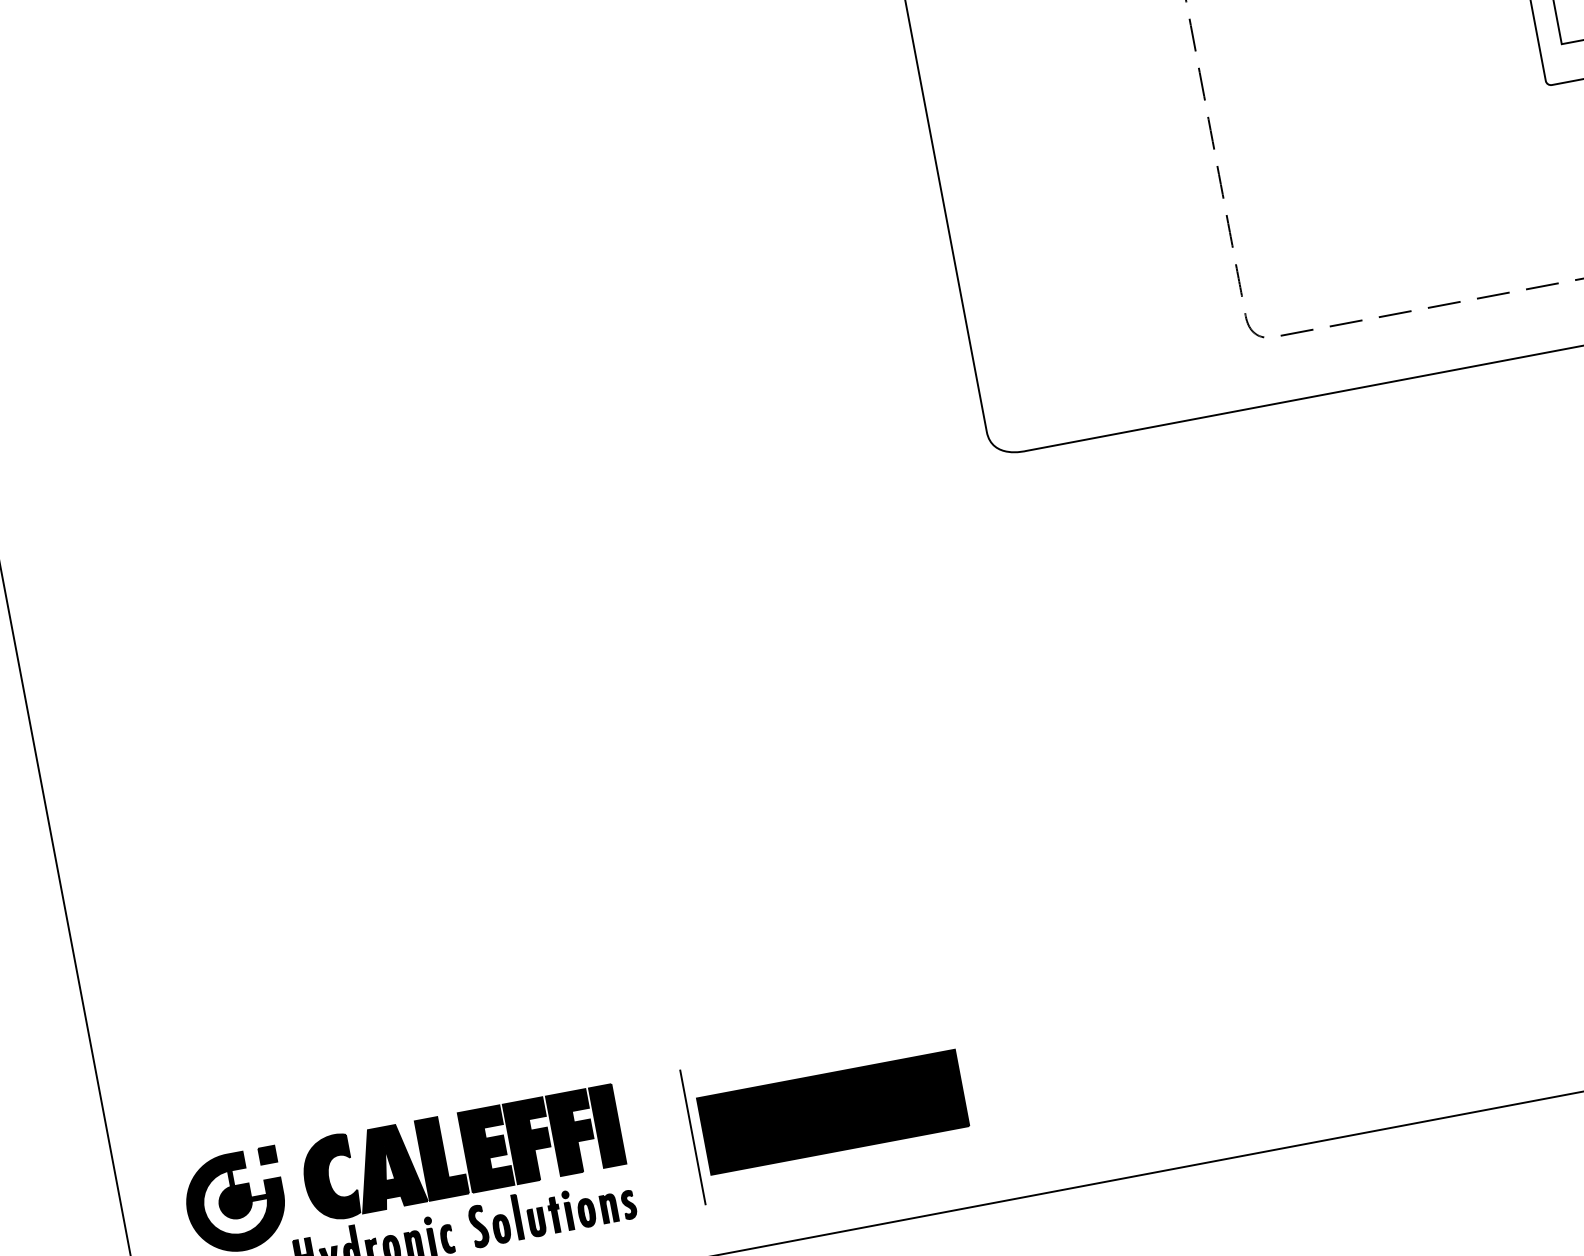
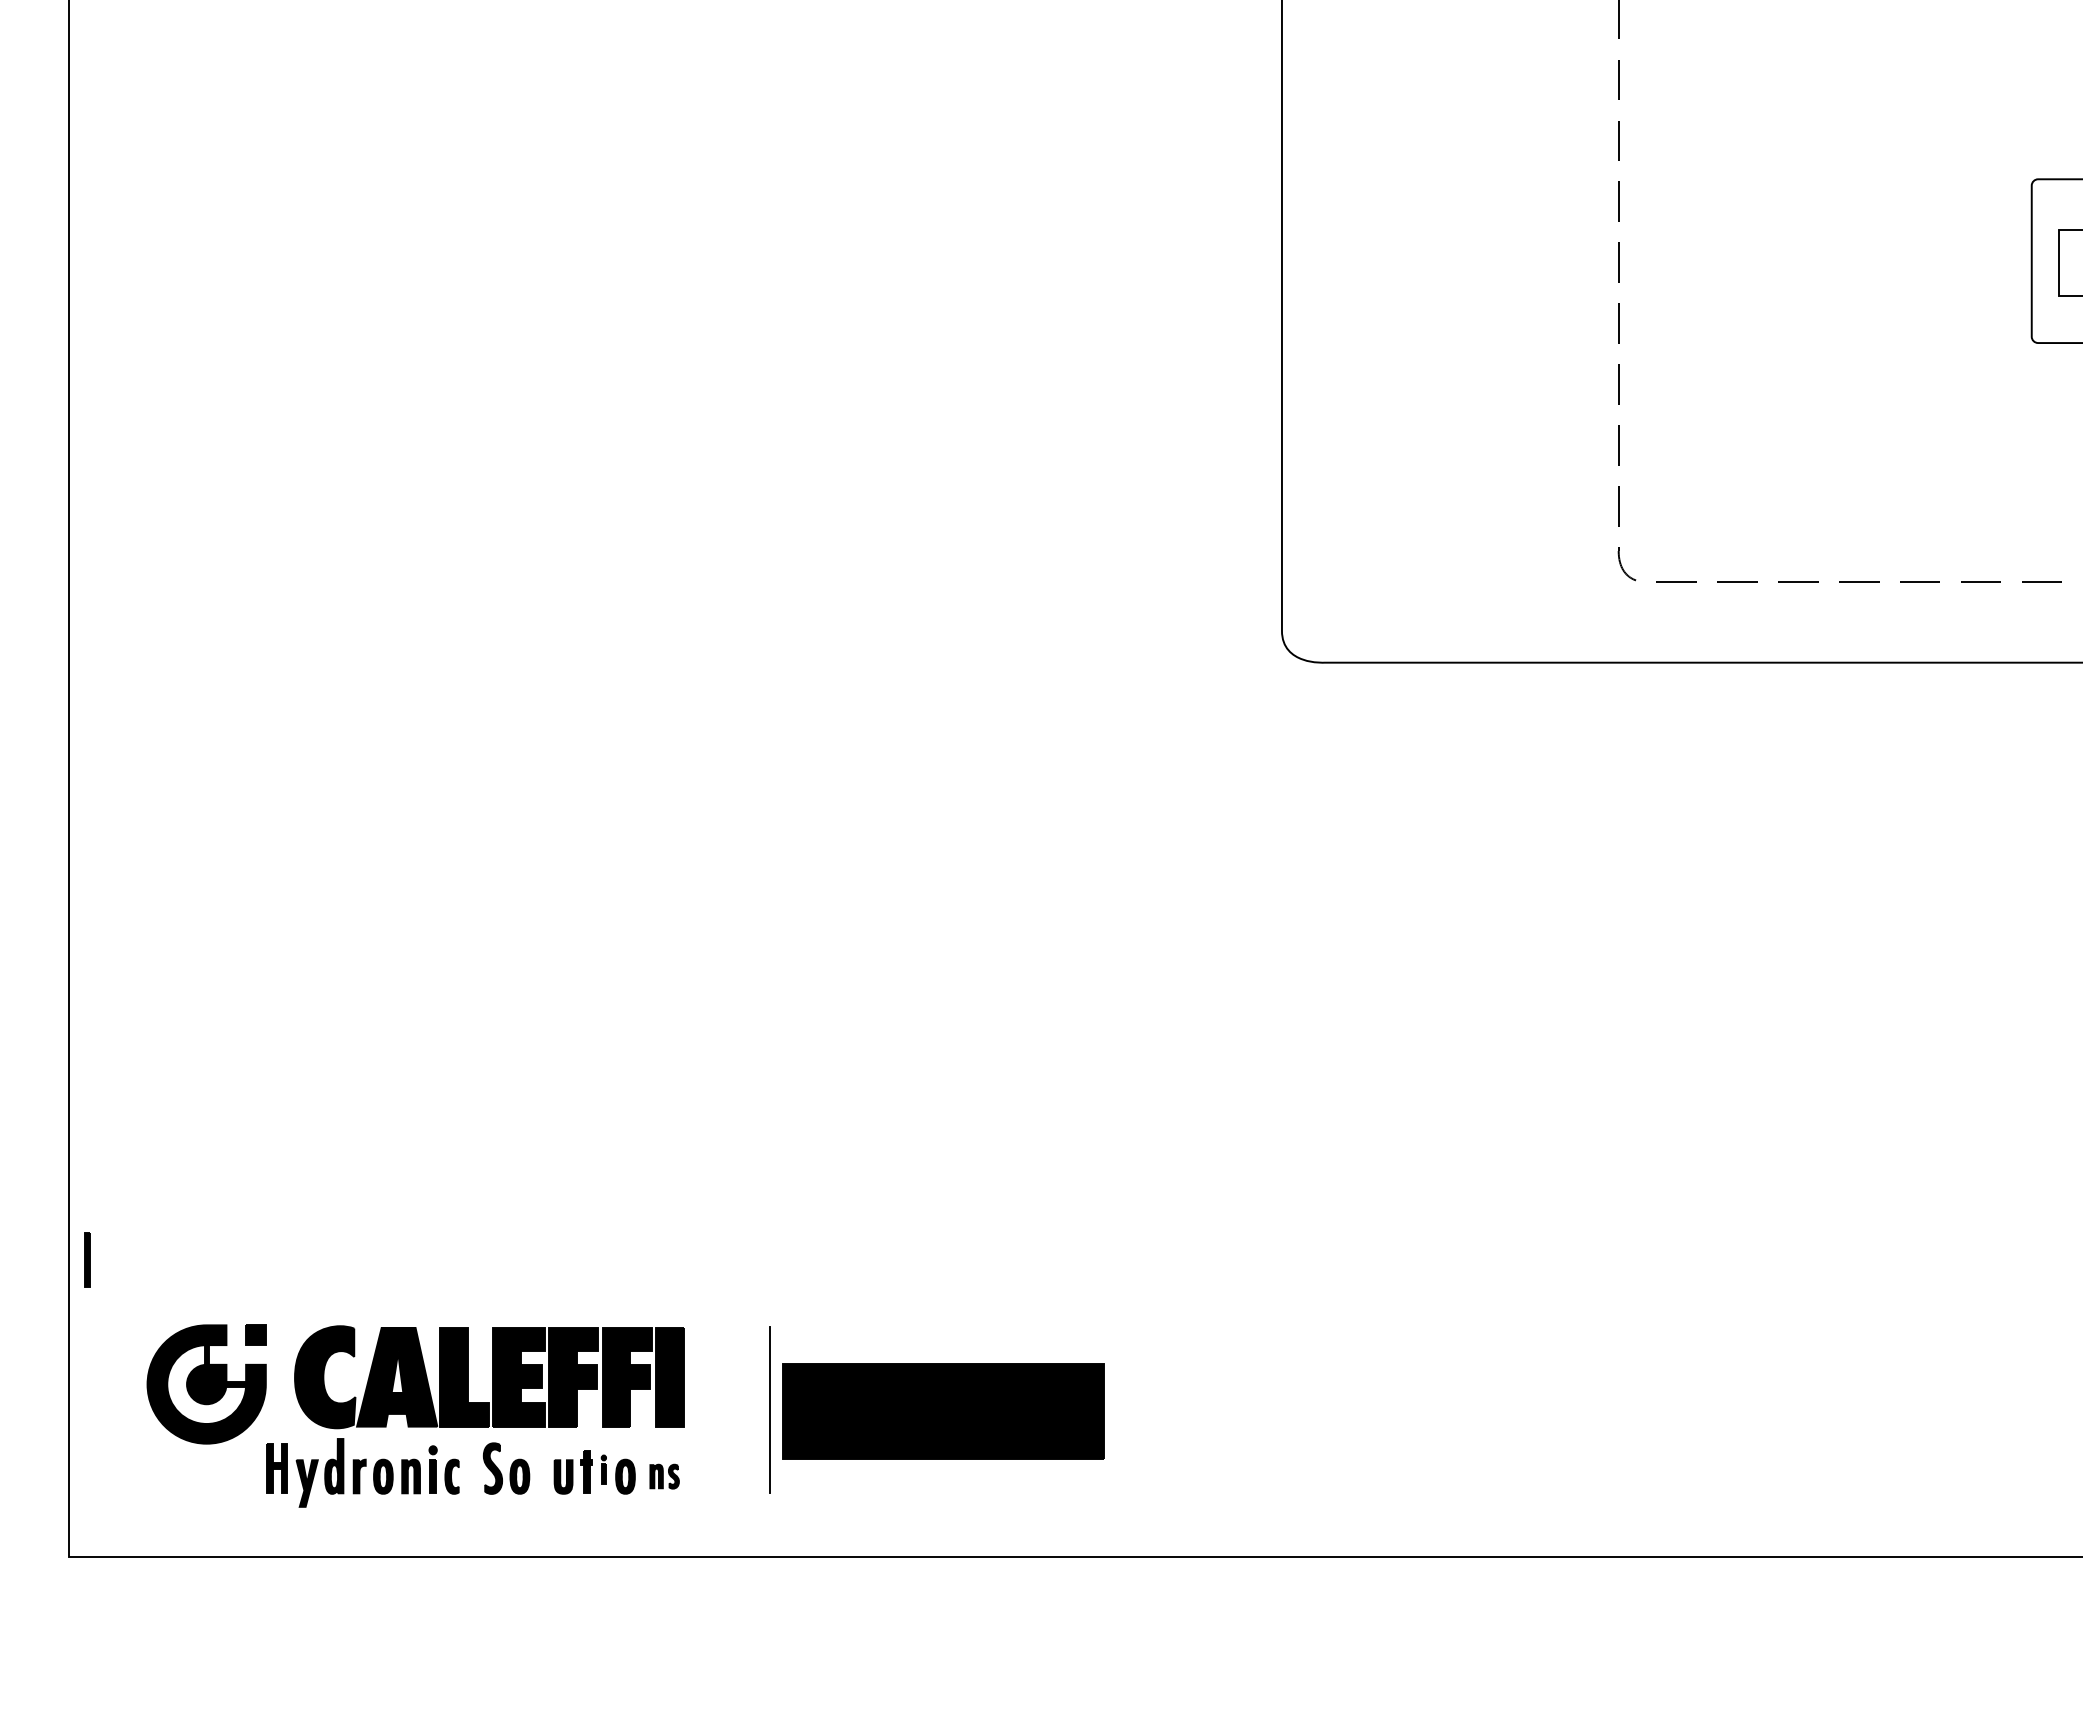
part: (618, 1206) -> (664, 1476), size x0.7
part: (568, 1210) -> (603, 1469), size x0.6
part: (517, 1216) -> (87, 1259), moved

